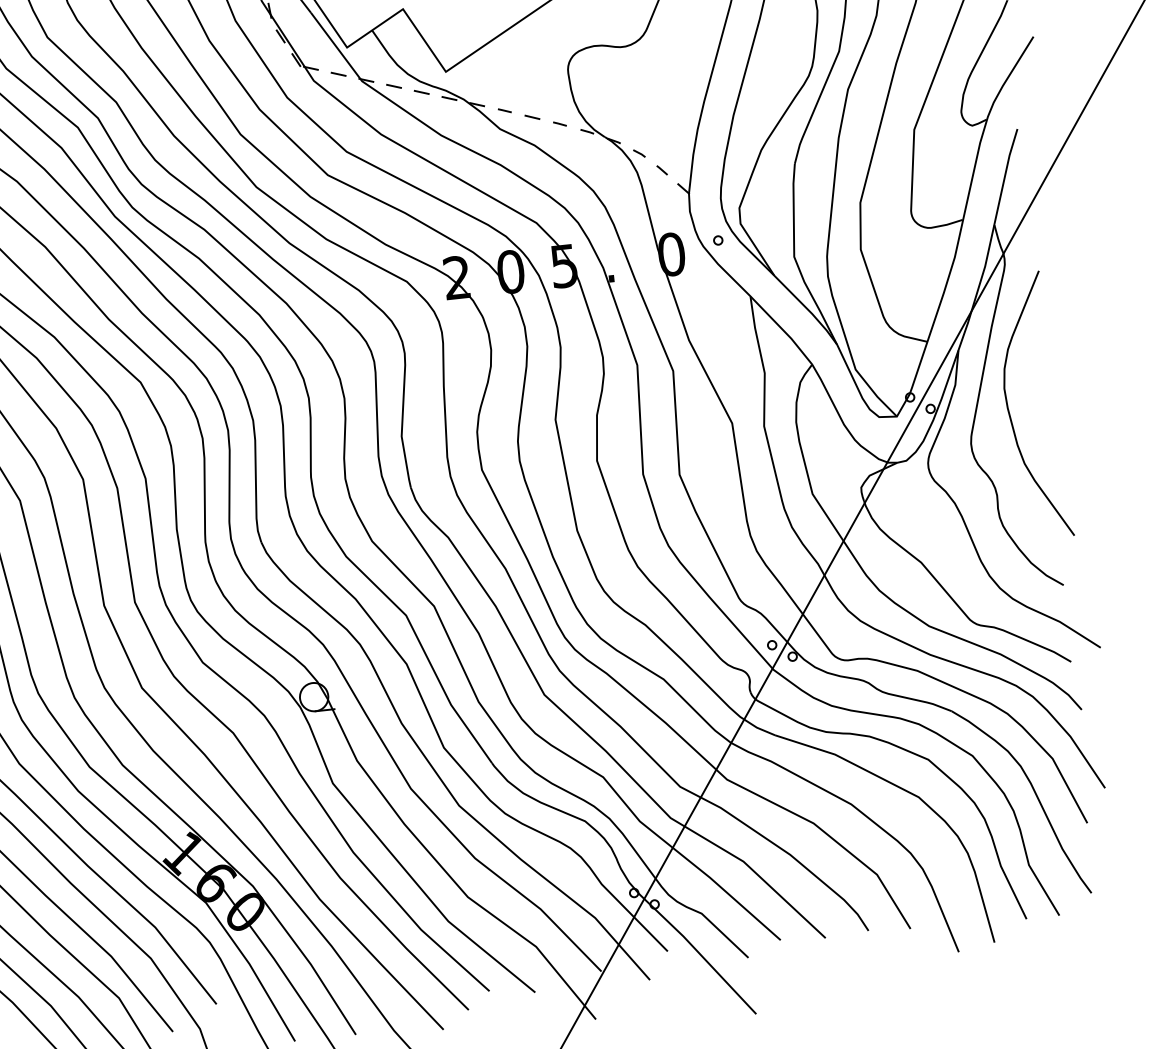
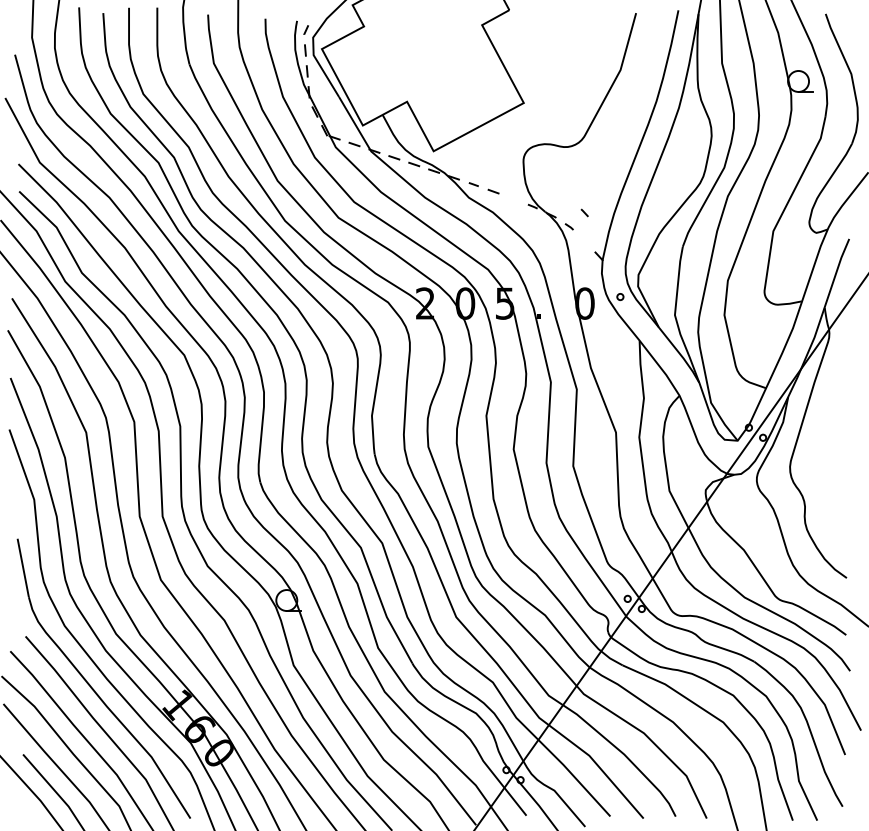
line: (560, 123) -> (513, 198), removed
line: (661, 169) -> (584, 212), moved
curve: (1010, 410) -> (821, 445), removed

